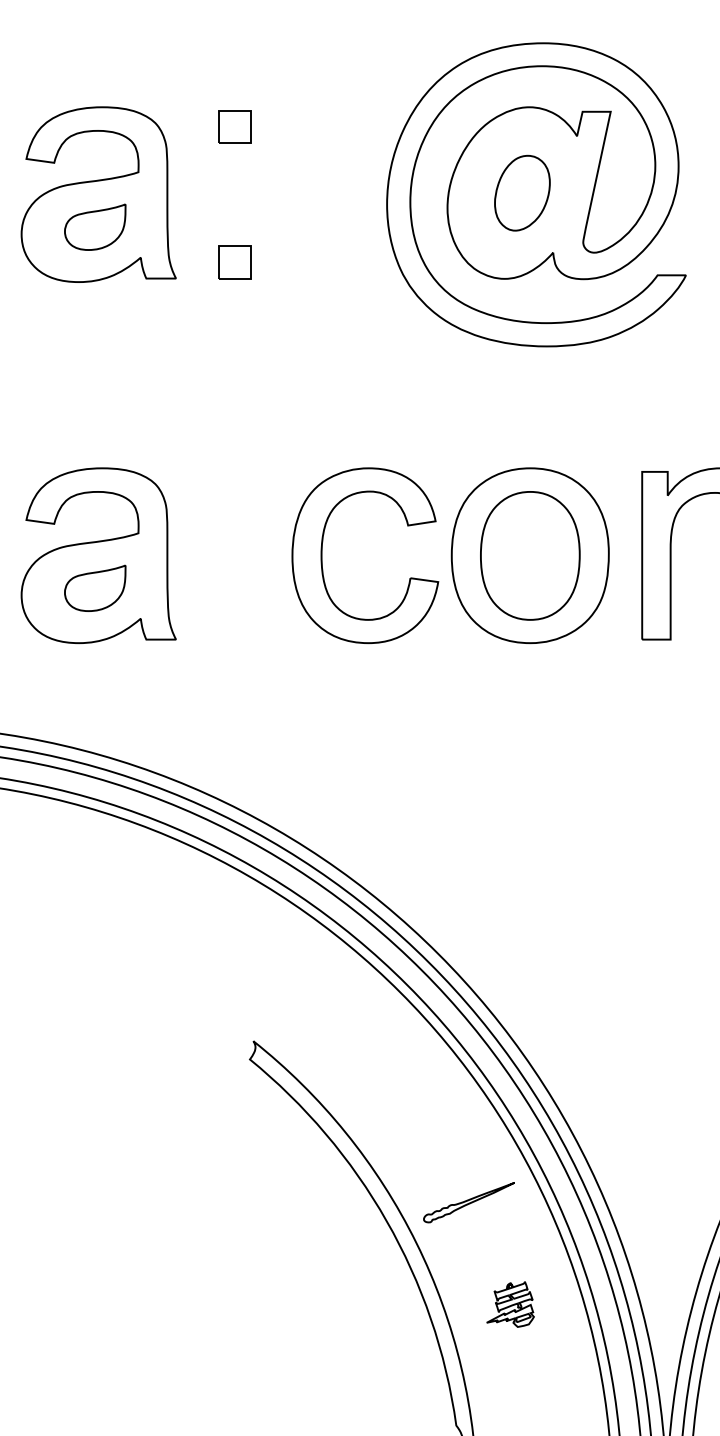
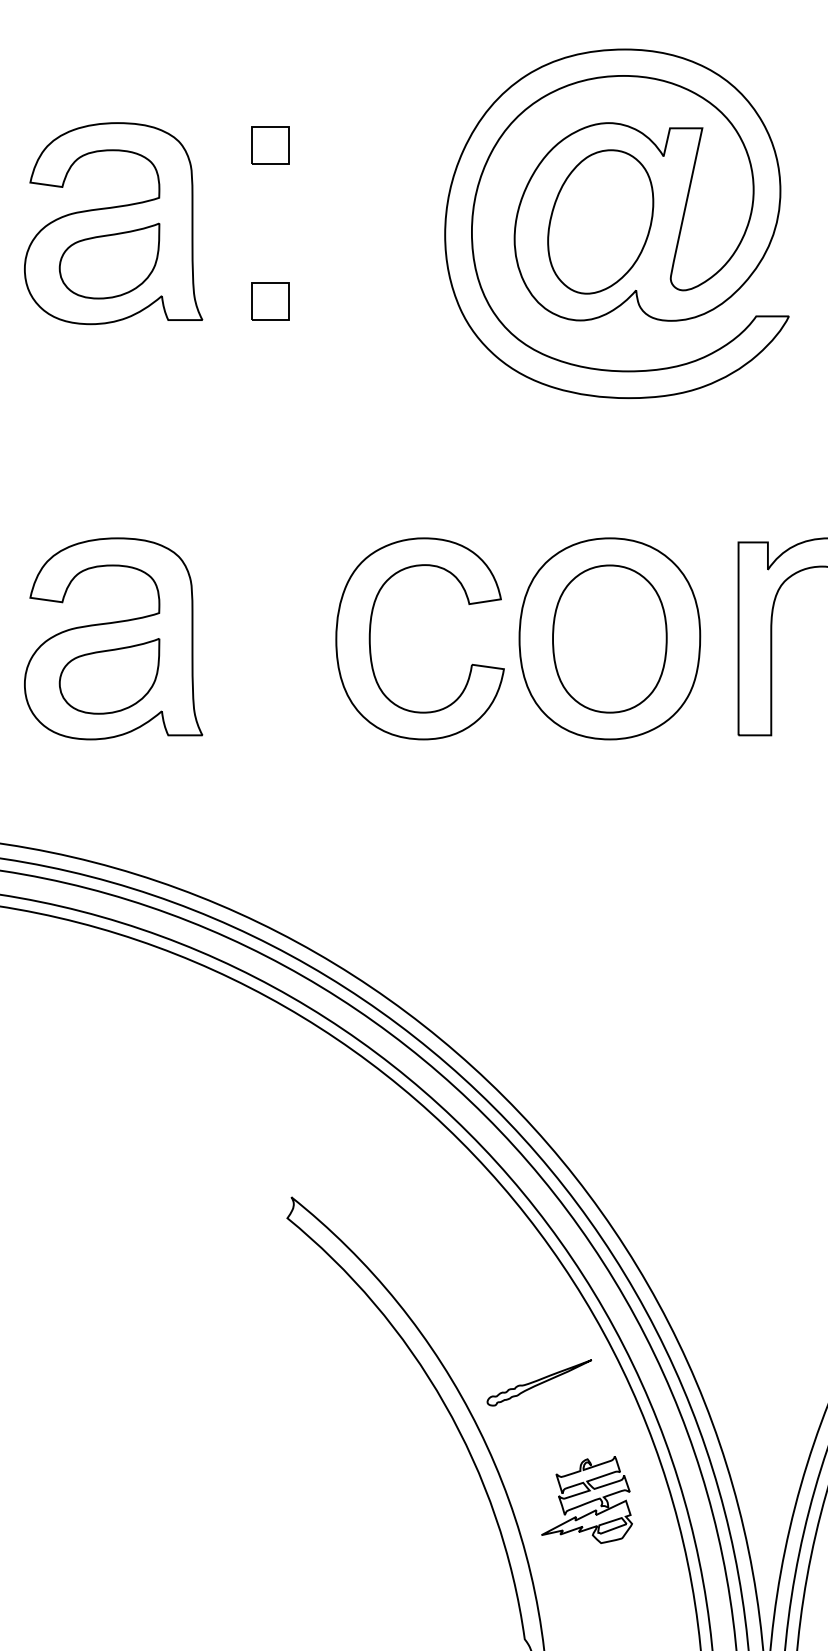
part: (522, 192) -> (600, 221), size x1.67
part: (95, 226) -> (109, 260), size x1.43
part: (95, 588) -> (109, 676), size x1.43
part: (509, 1304) -> (586, 1499), size x1.67

